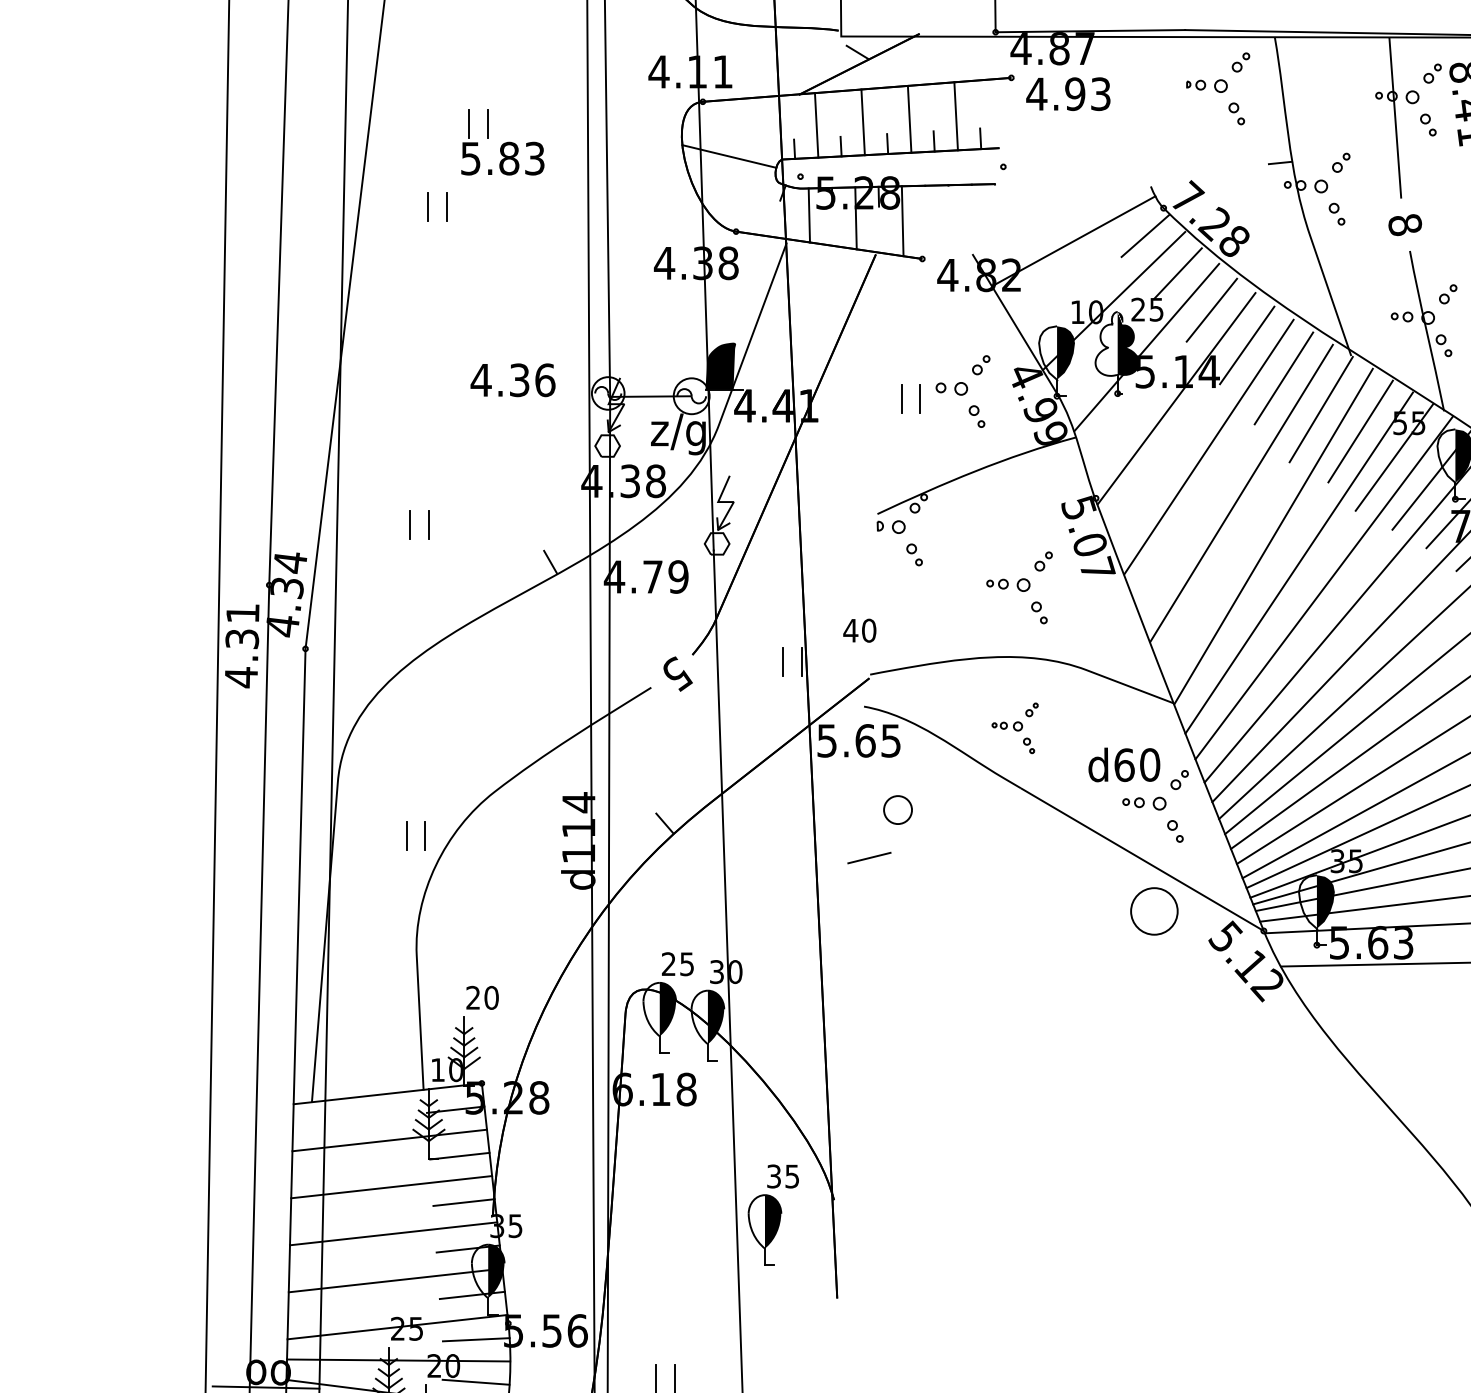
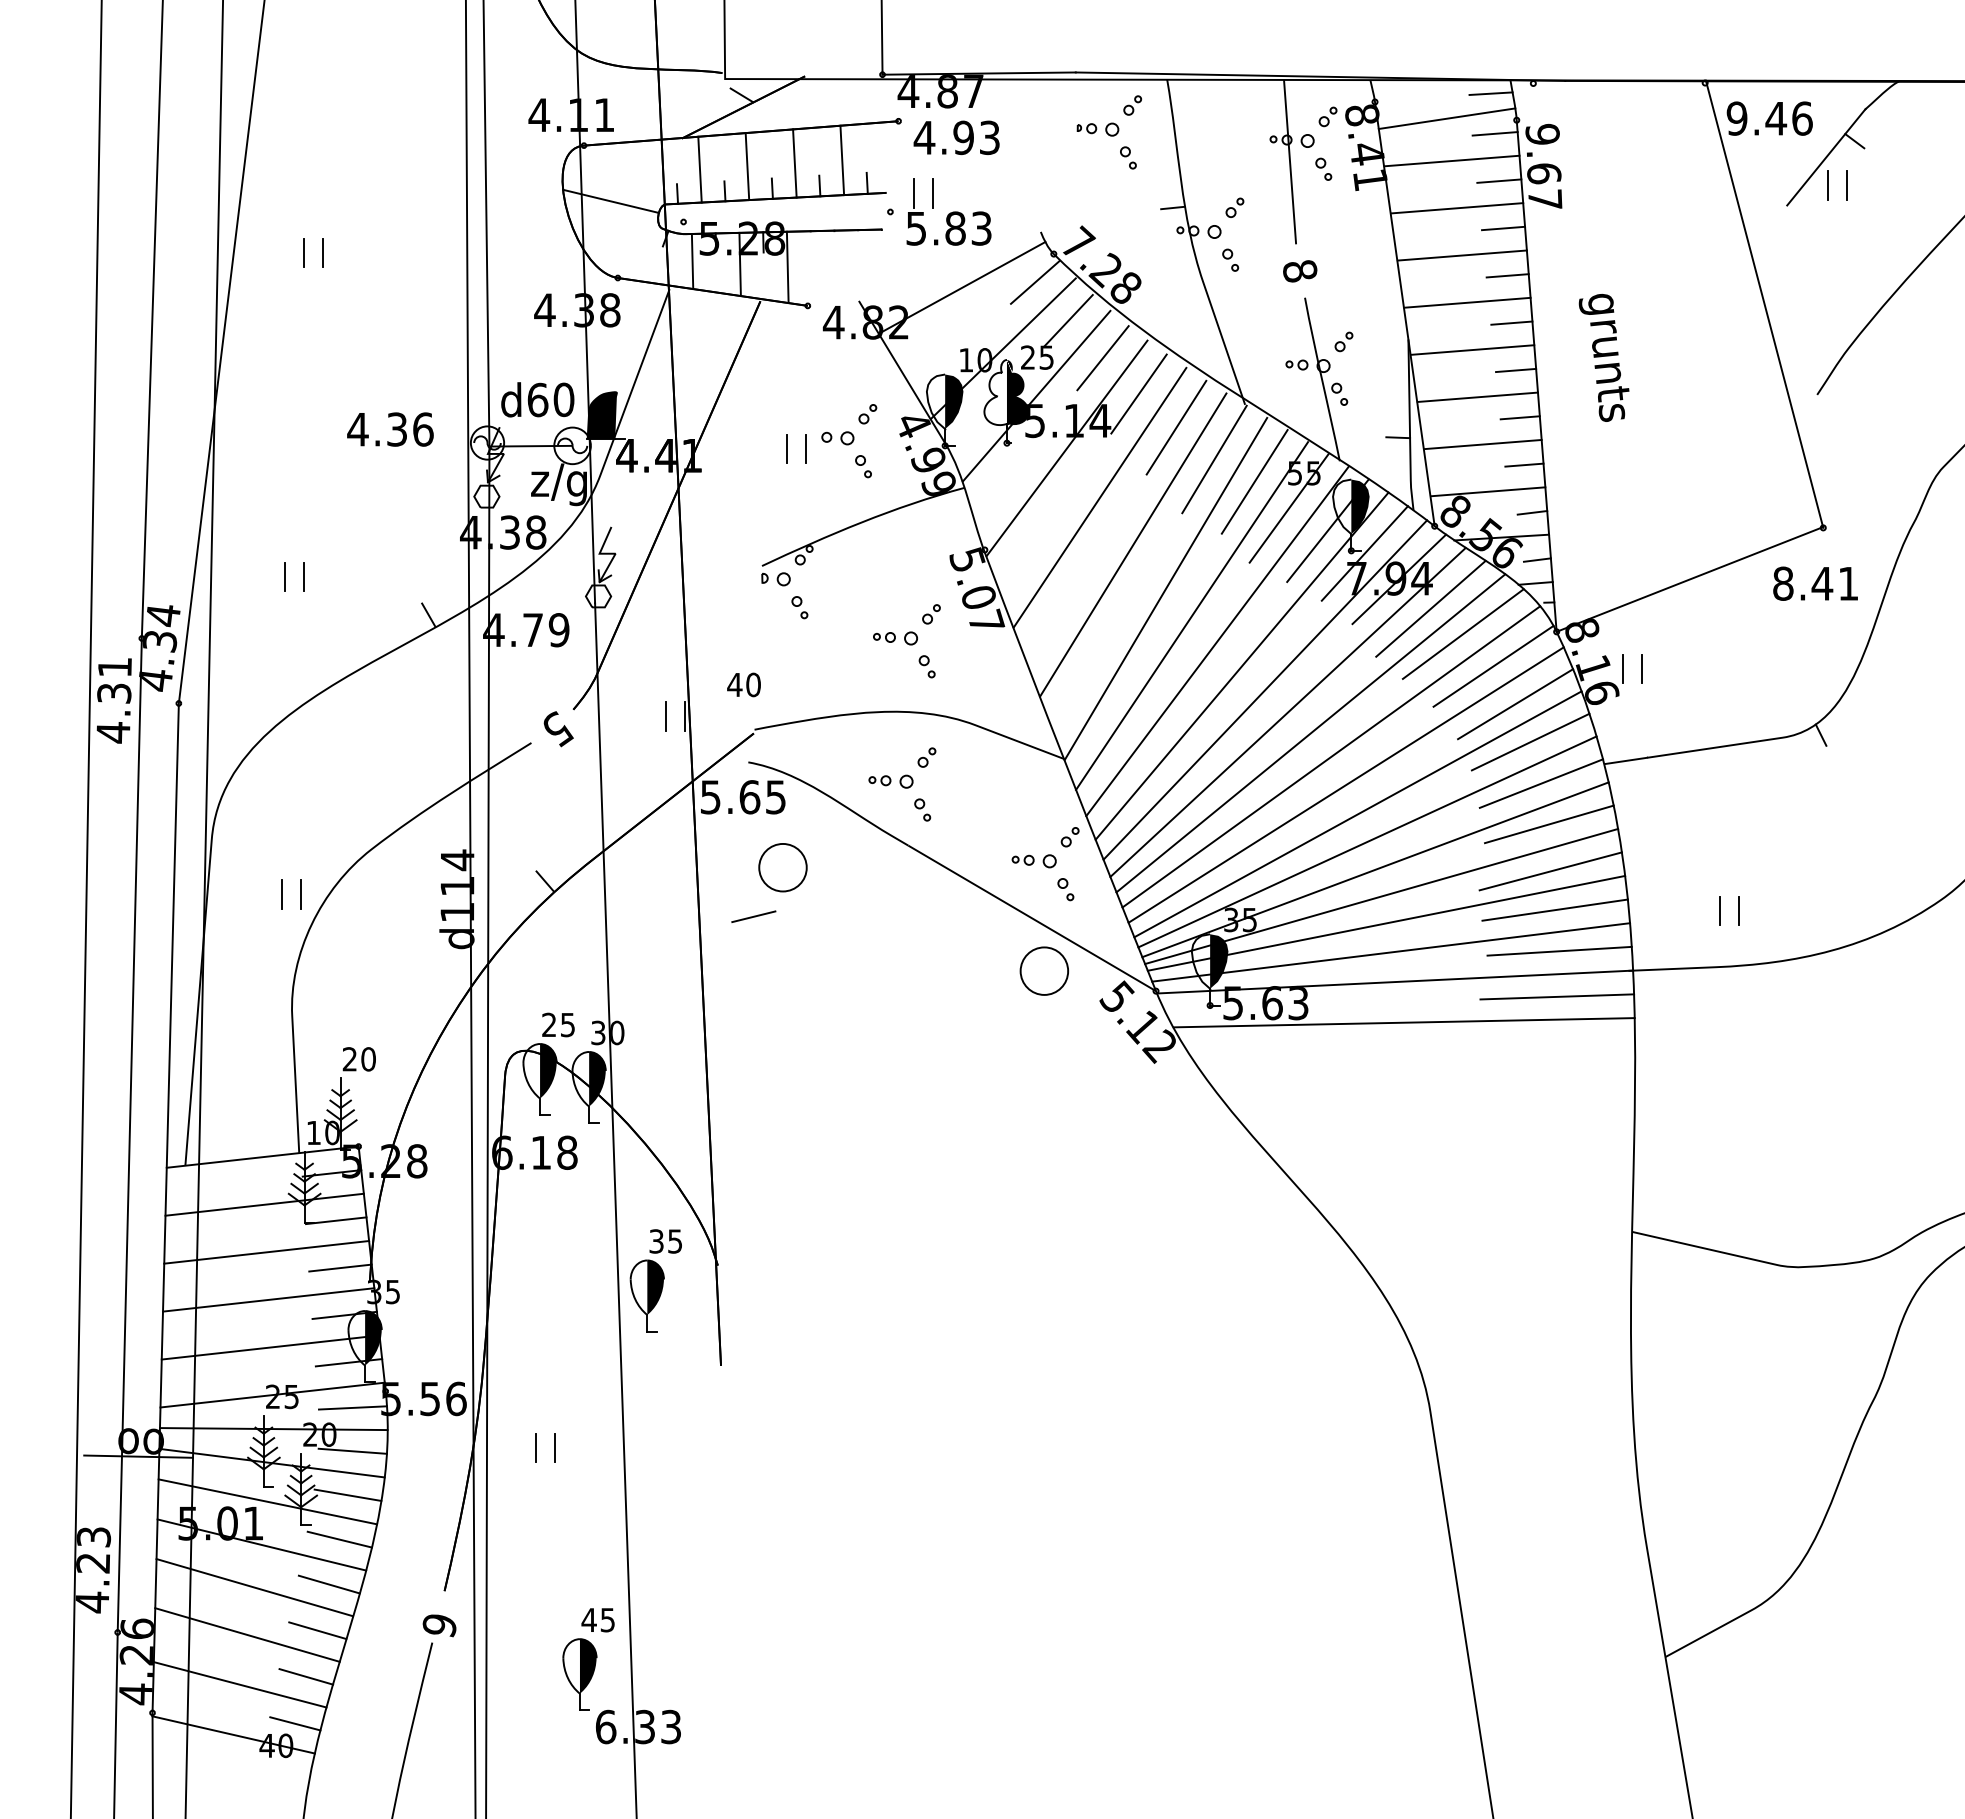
part: (502, 141) -> (948, 211), moved
part: (1015, 728) -> (902, 784), size x1.43
text: (1124, 764) -> (537, 399), moved
circle: (897, 809) -> (782, 867), size x1.67

